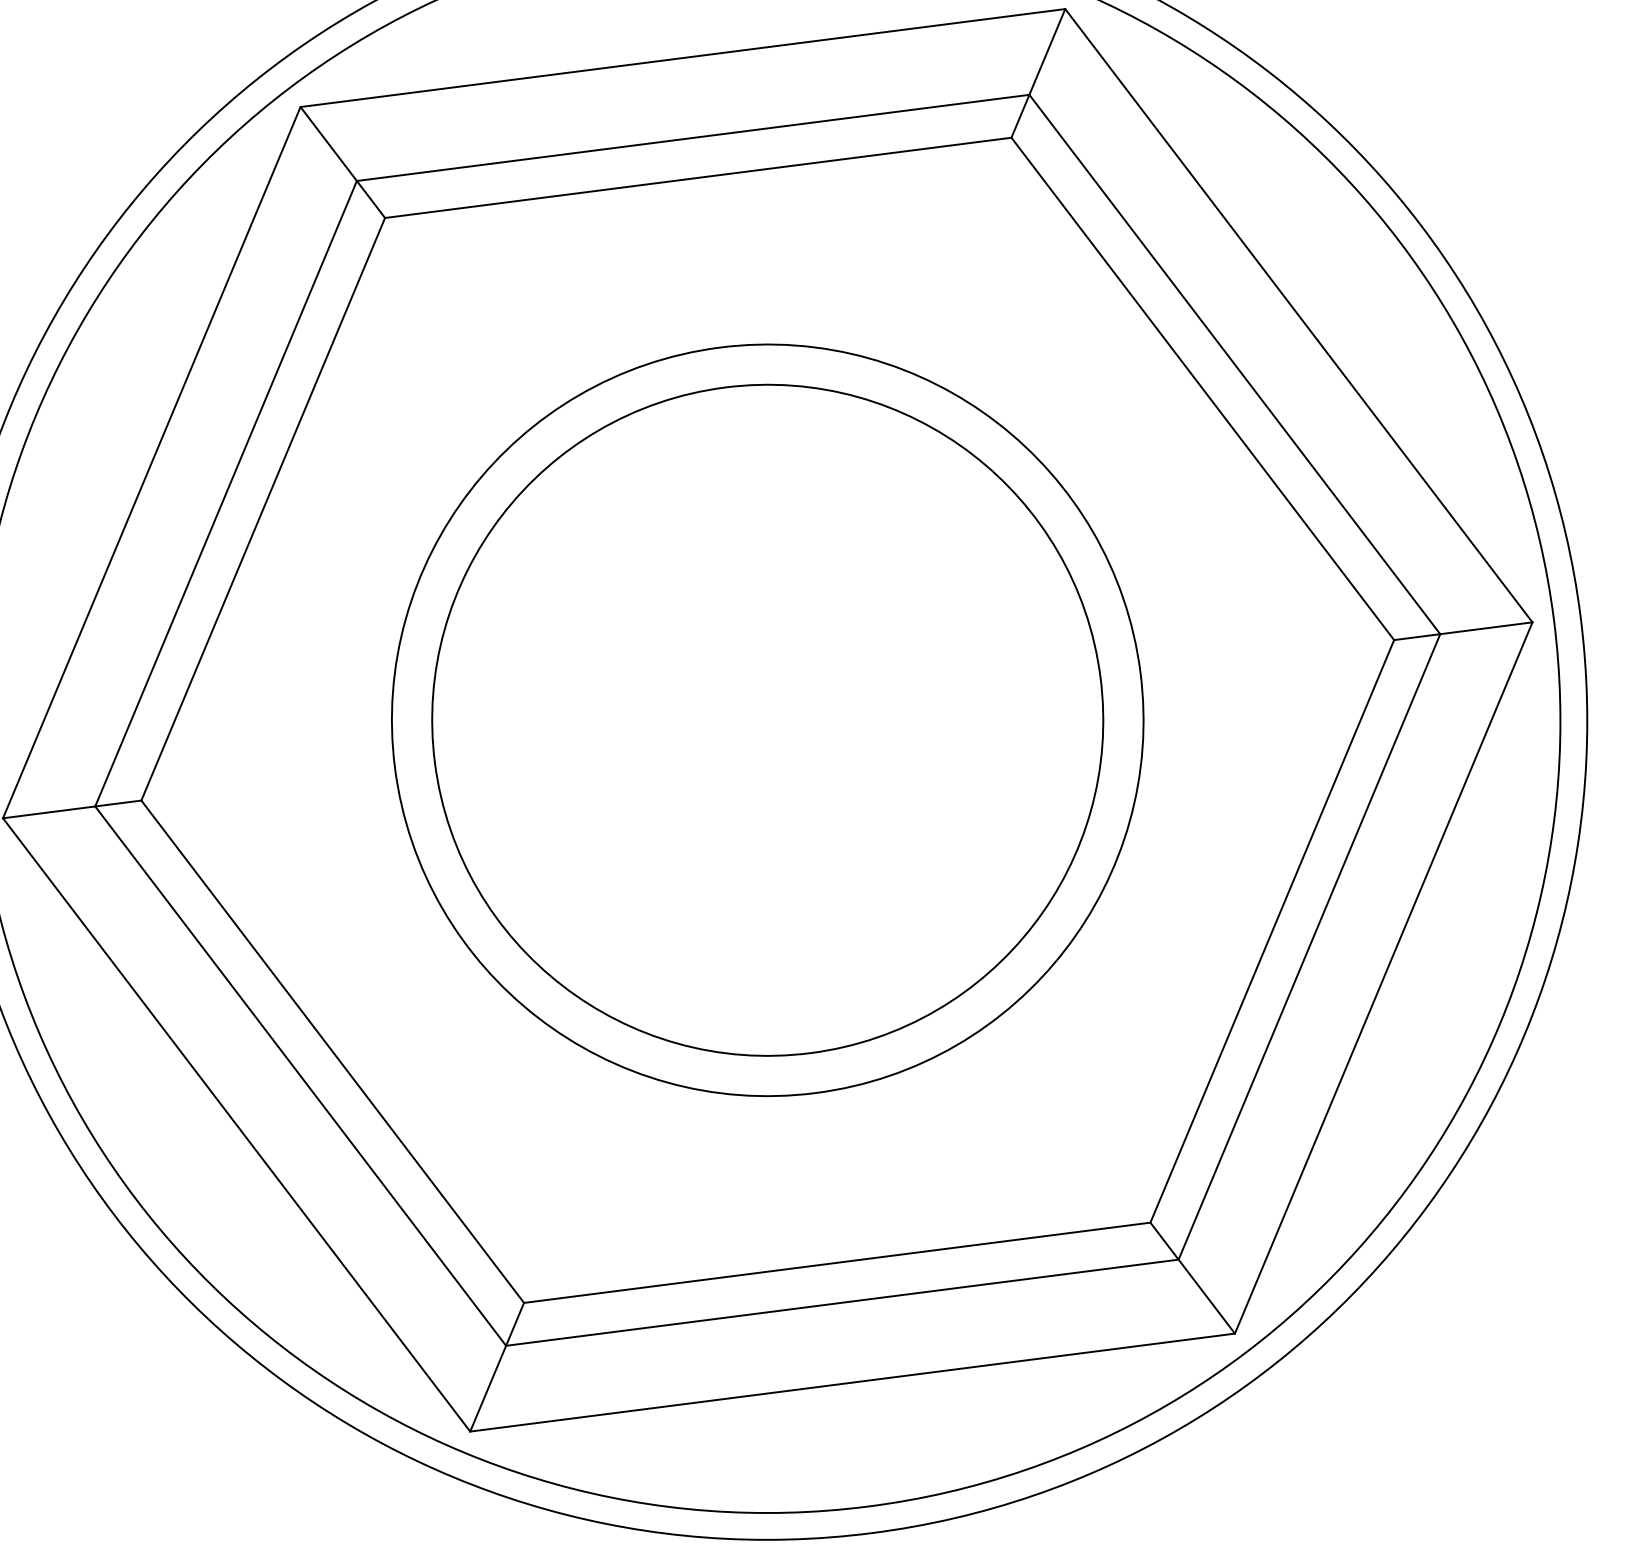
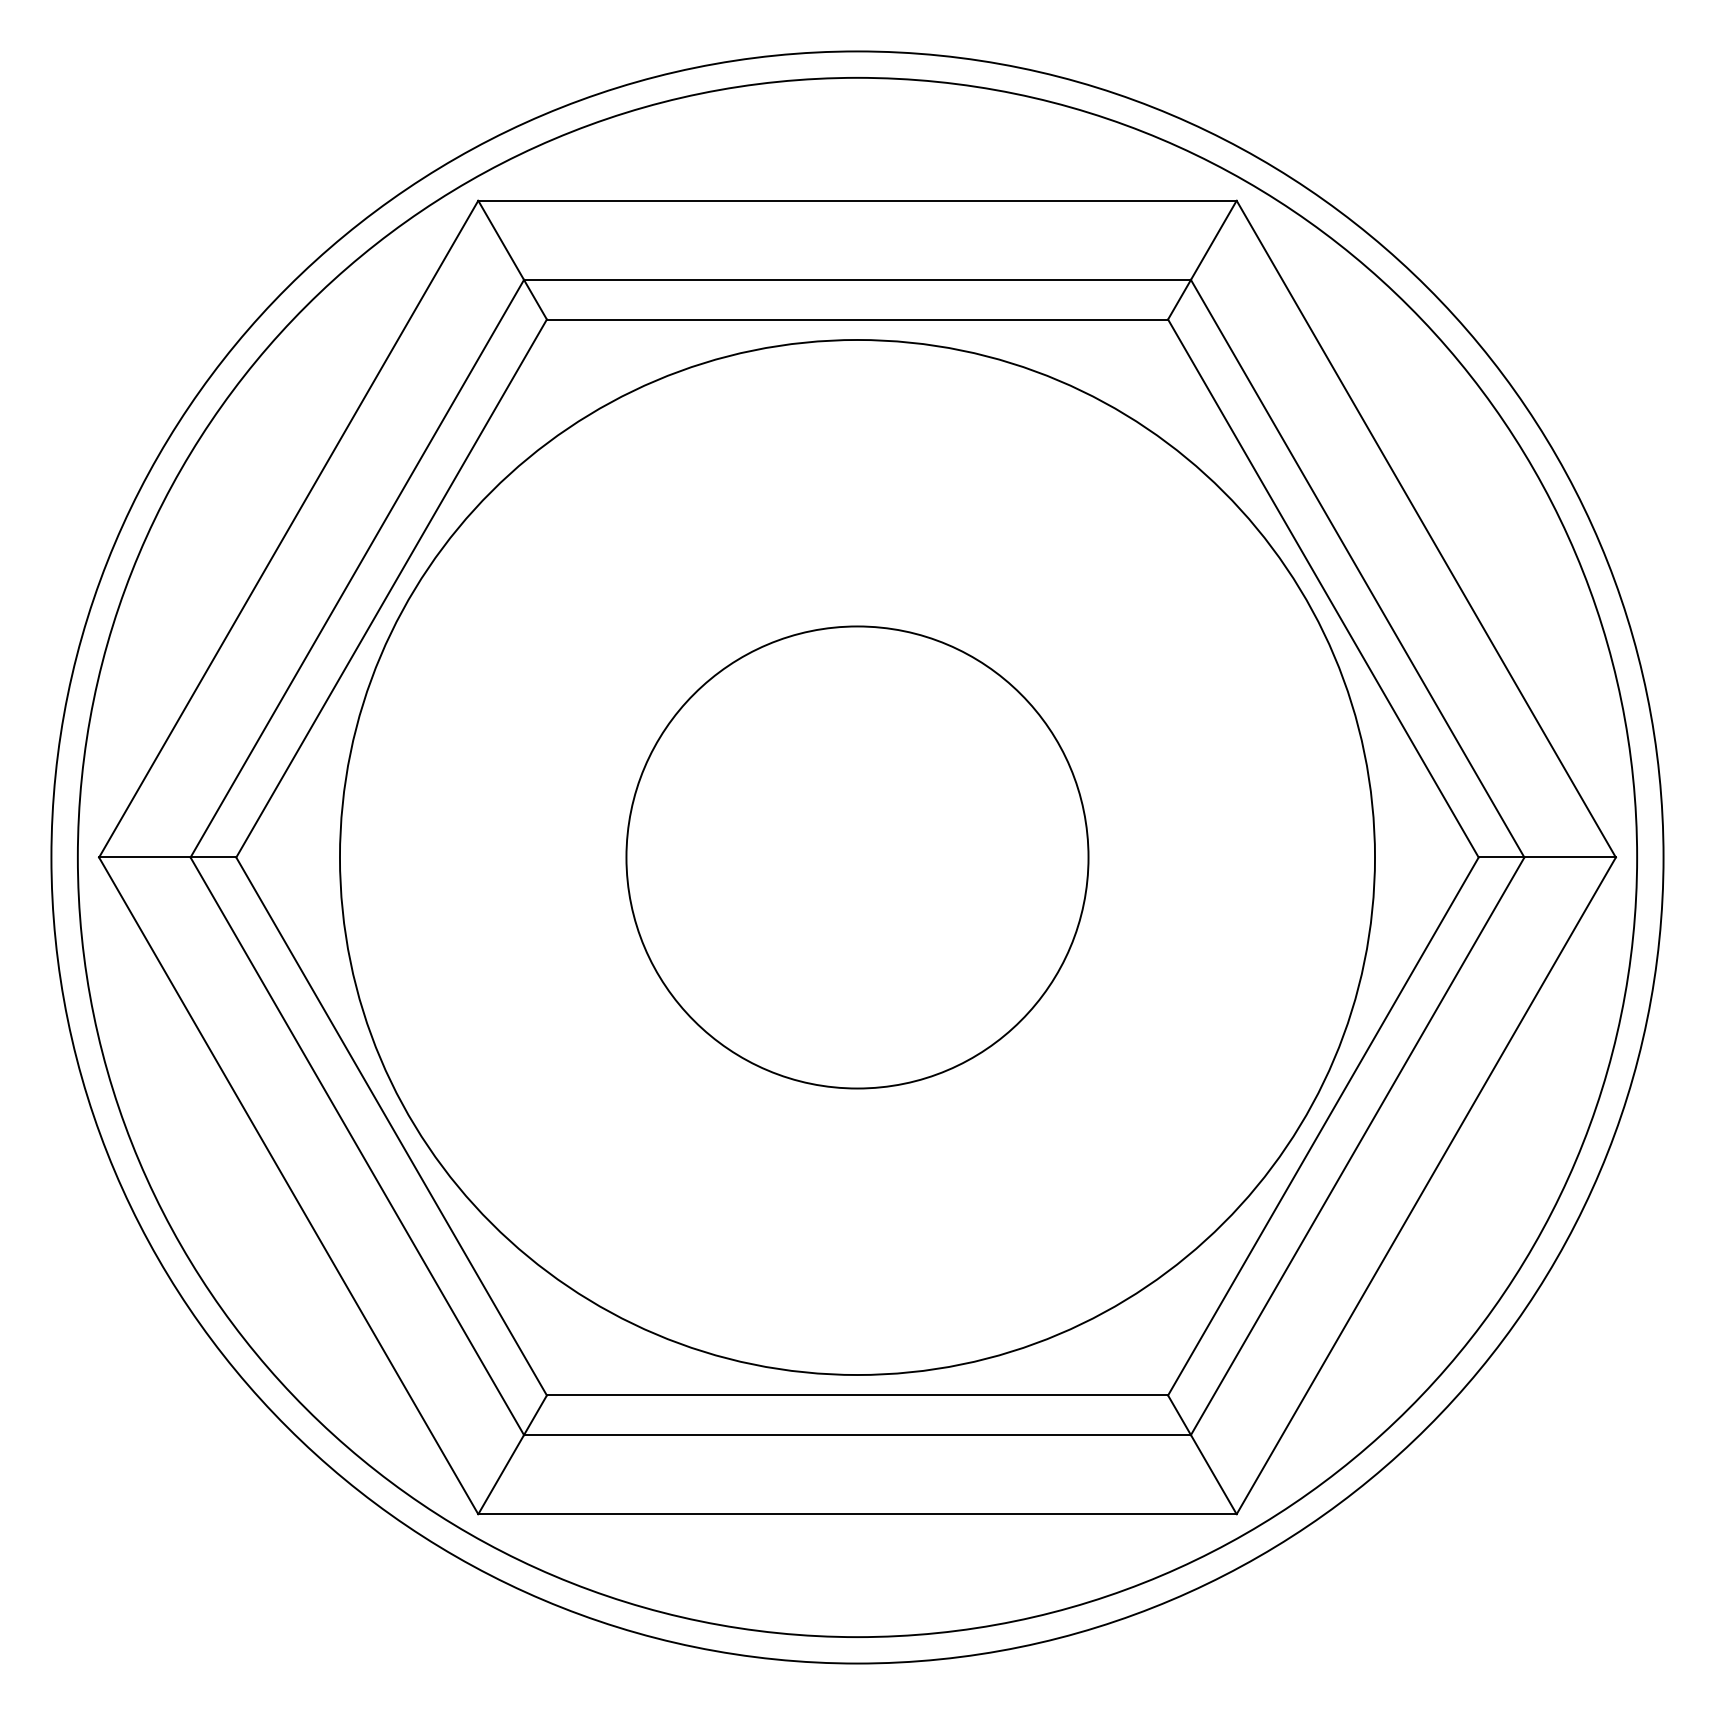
circle: (767, 720) -> (857, 857), size x0.7
circle: (767, 720) -> (857, 857), size x1.4

